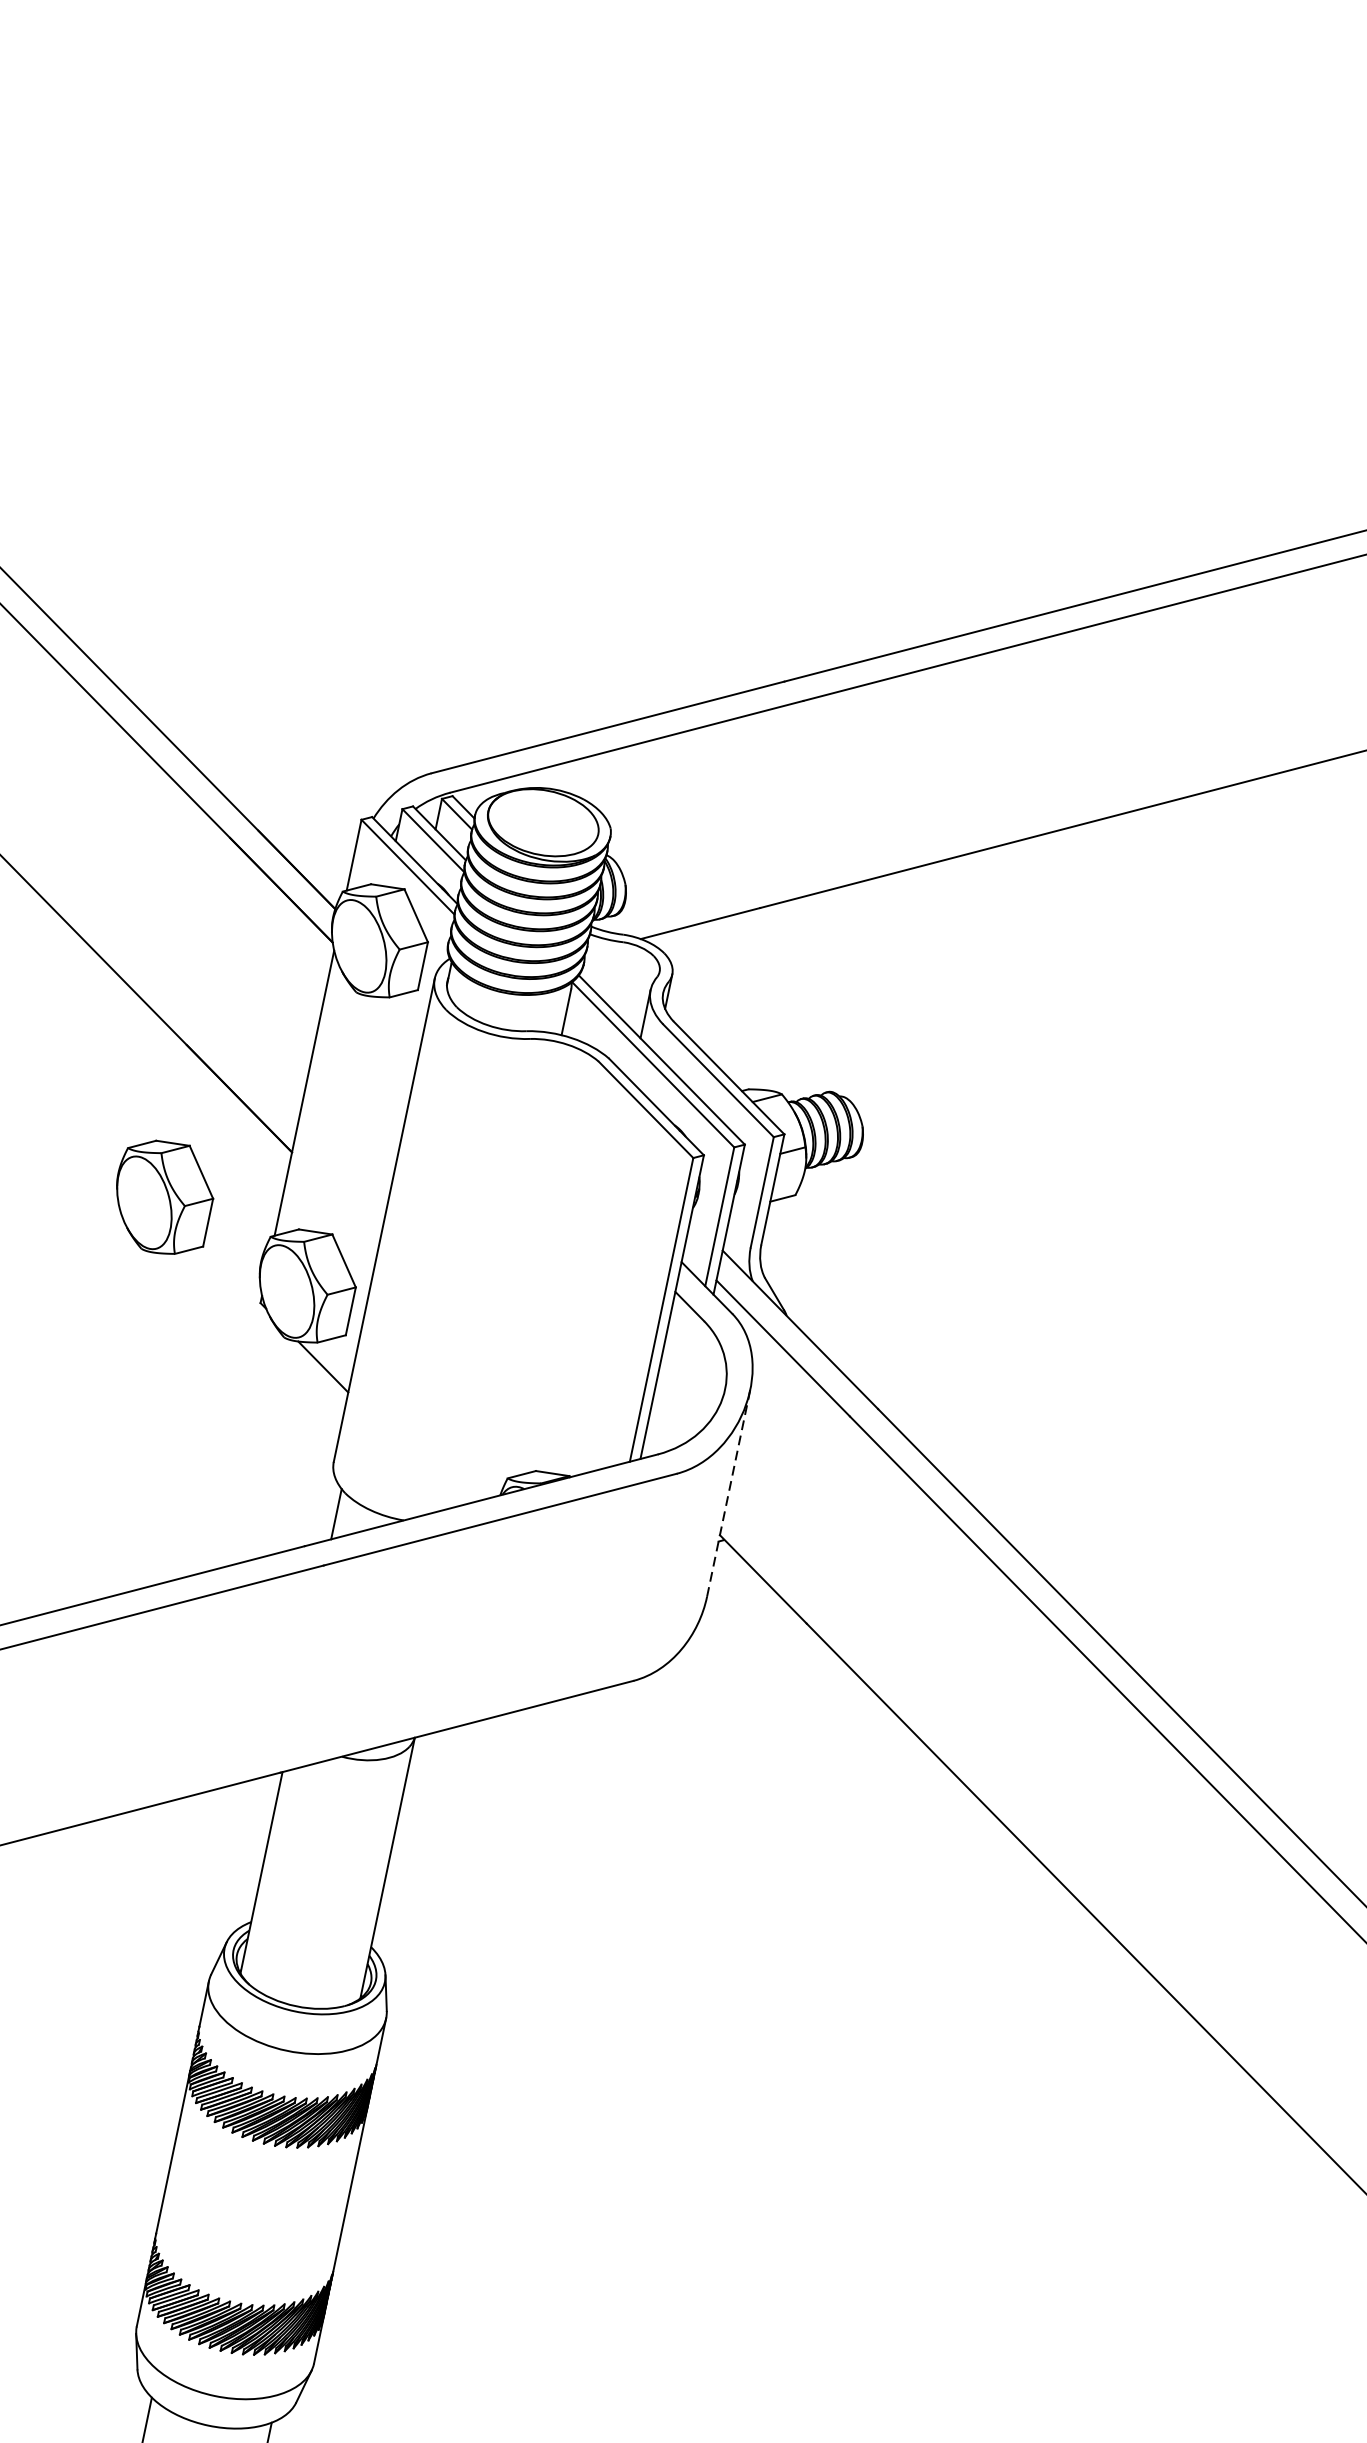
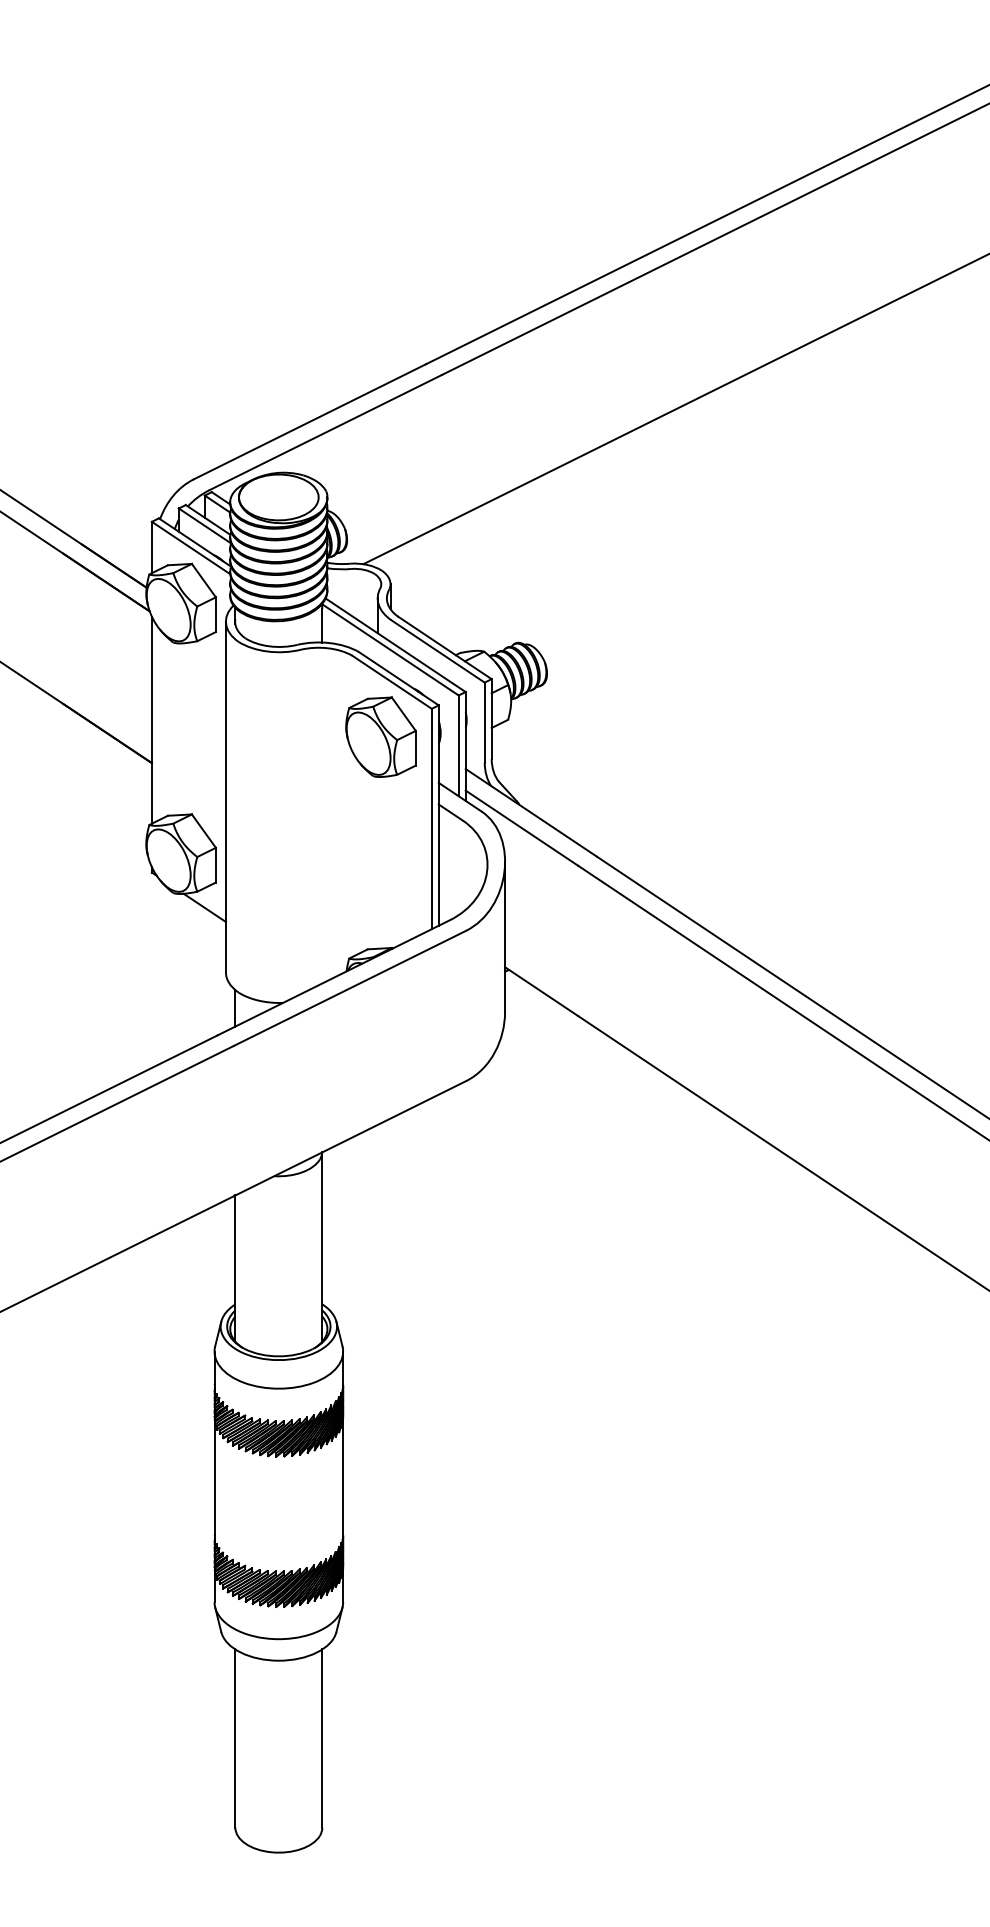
part: (162, 1196) -> (380, 736), moved
line: (729, 1492) -> (505, 936), dashed -> solid

